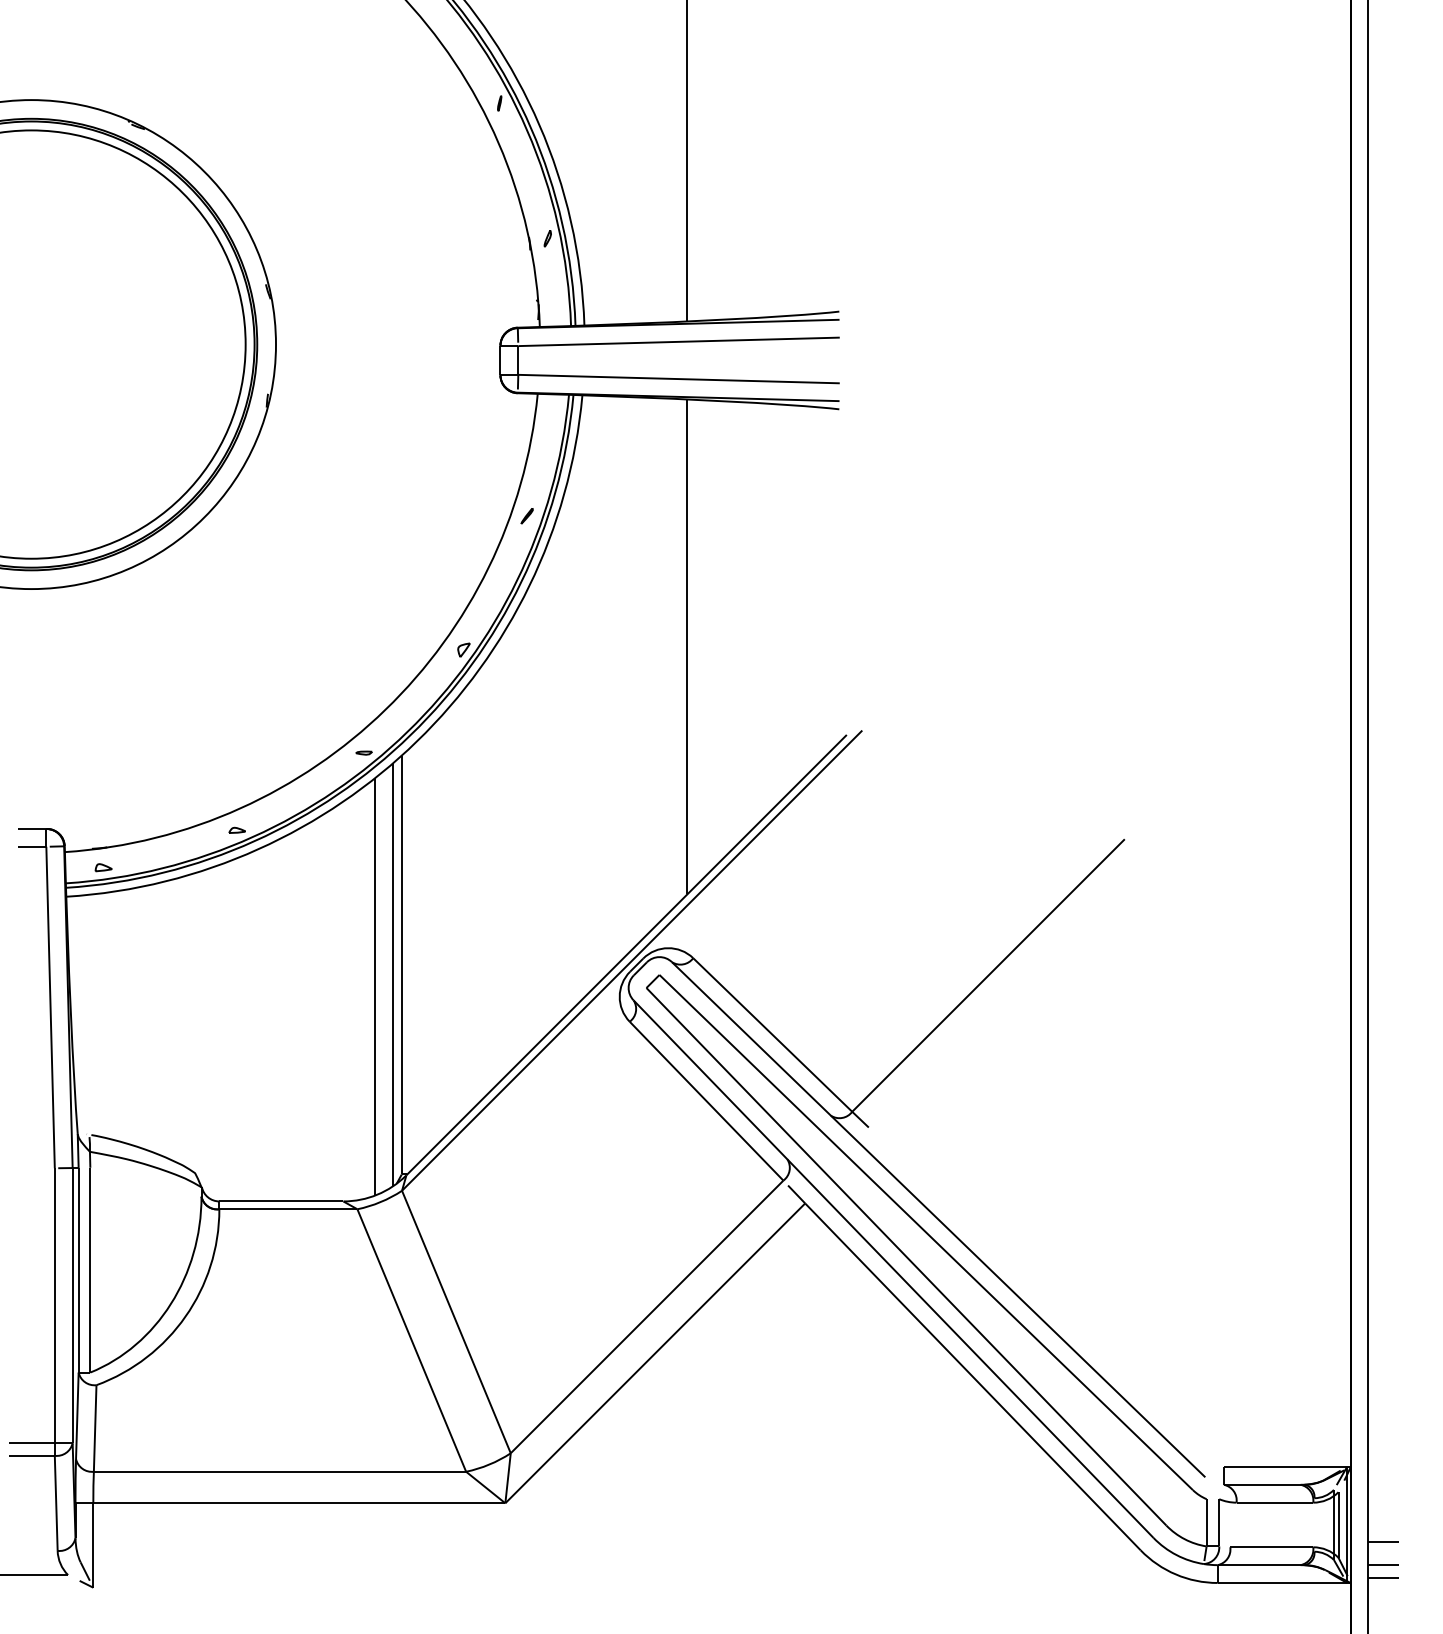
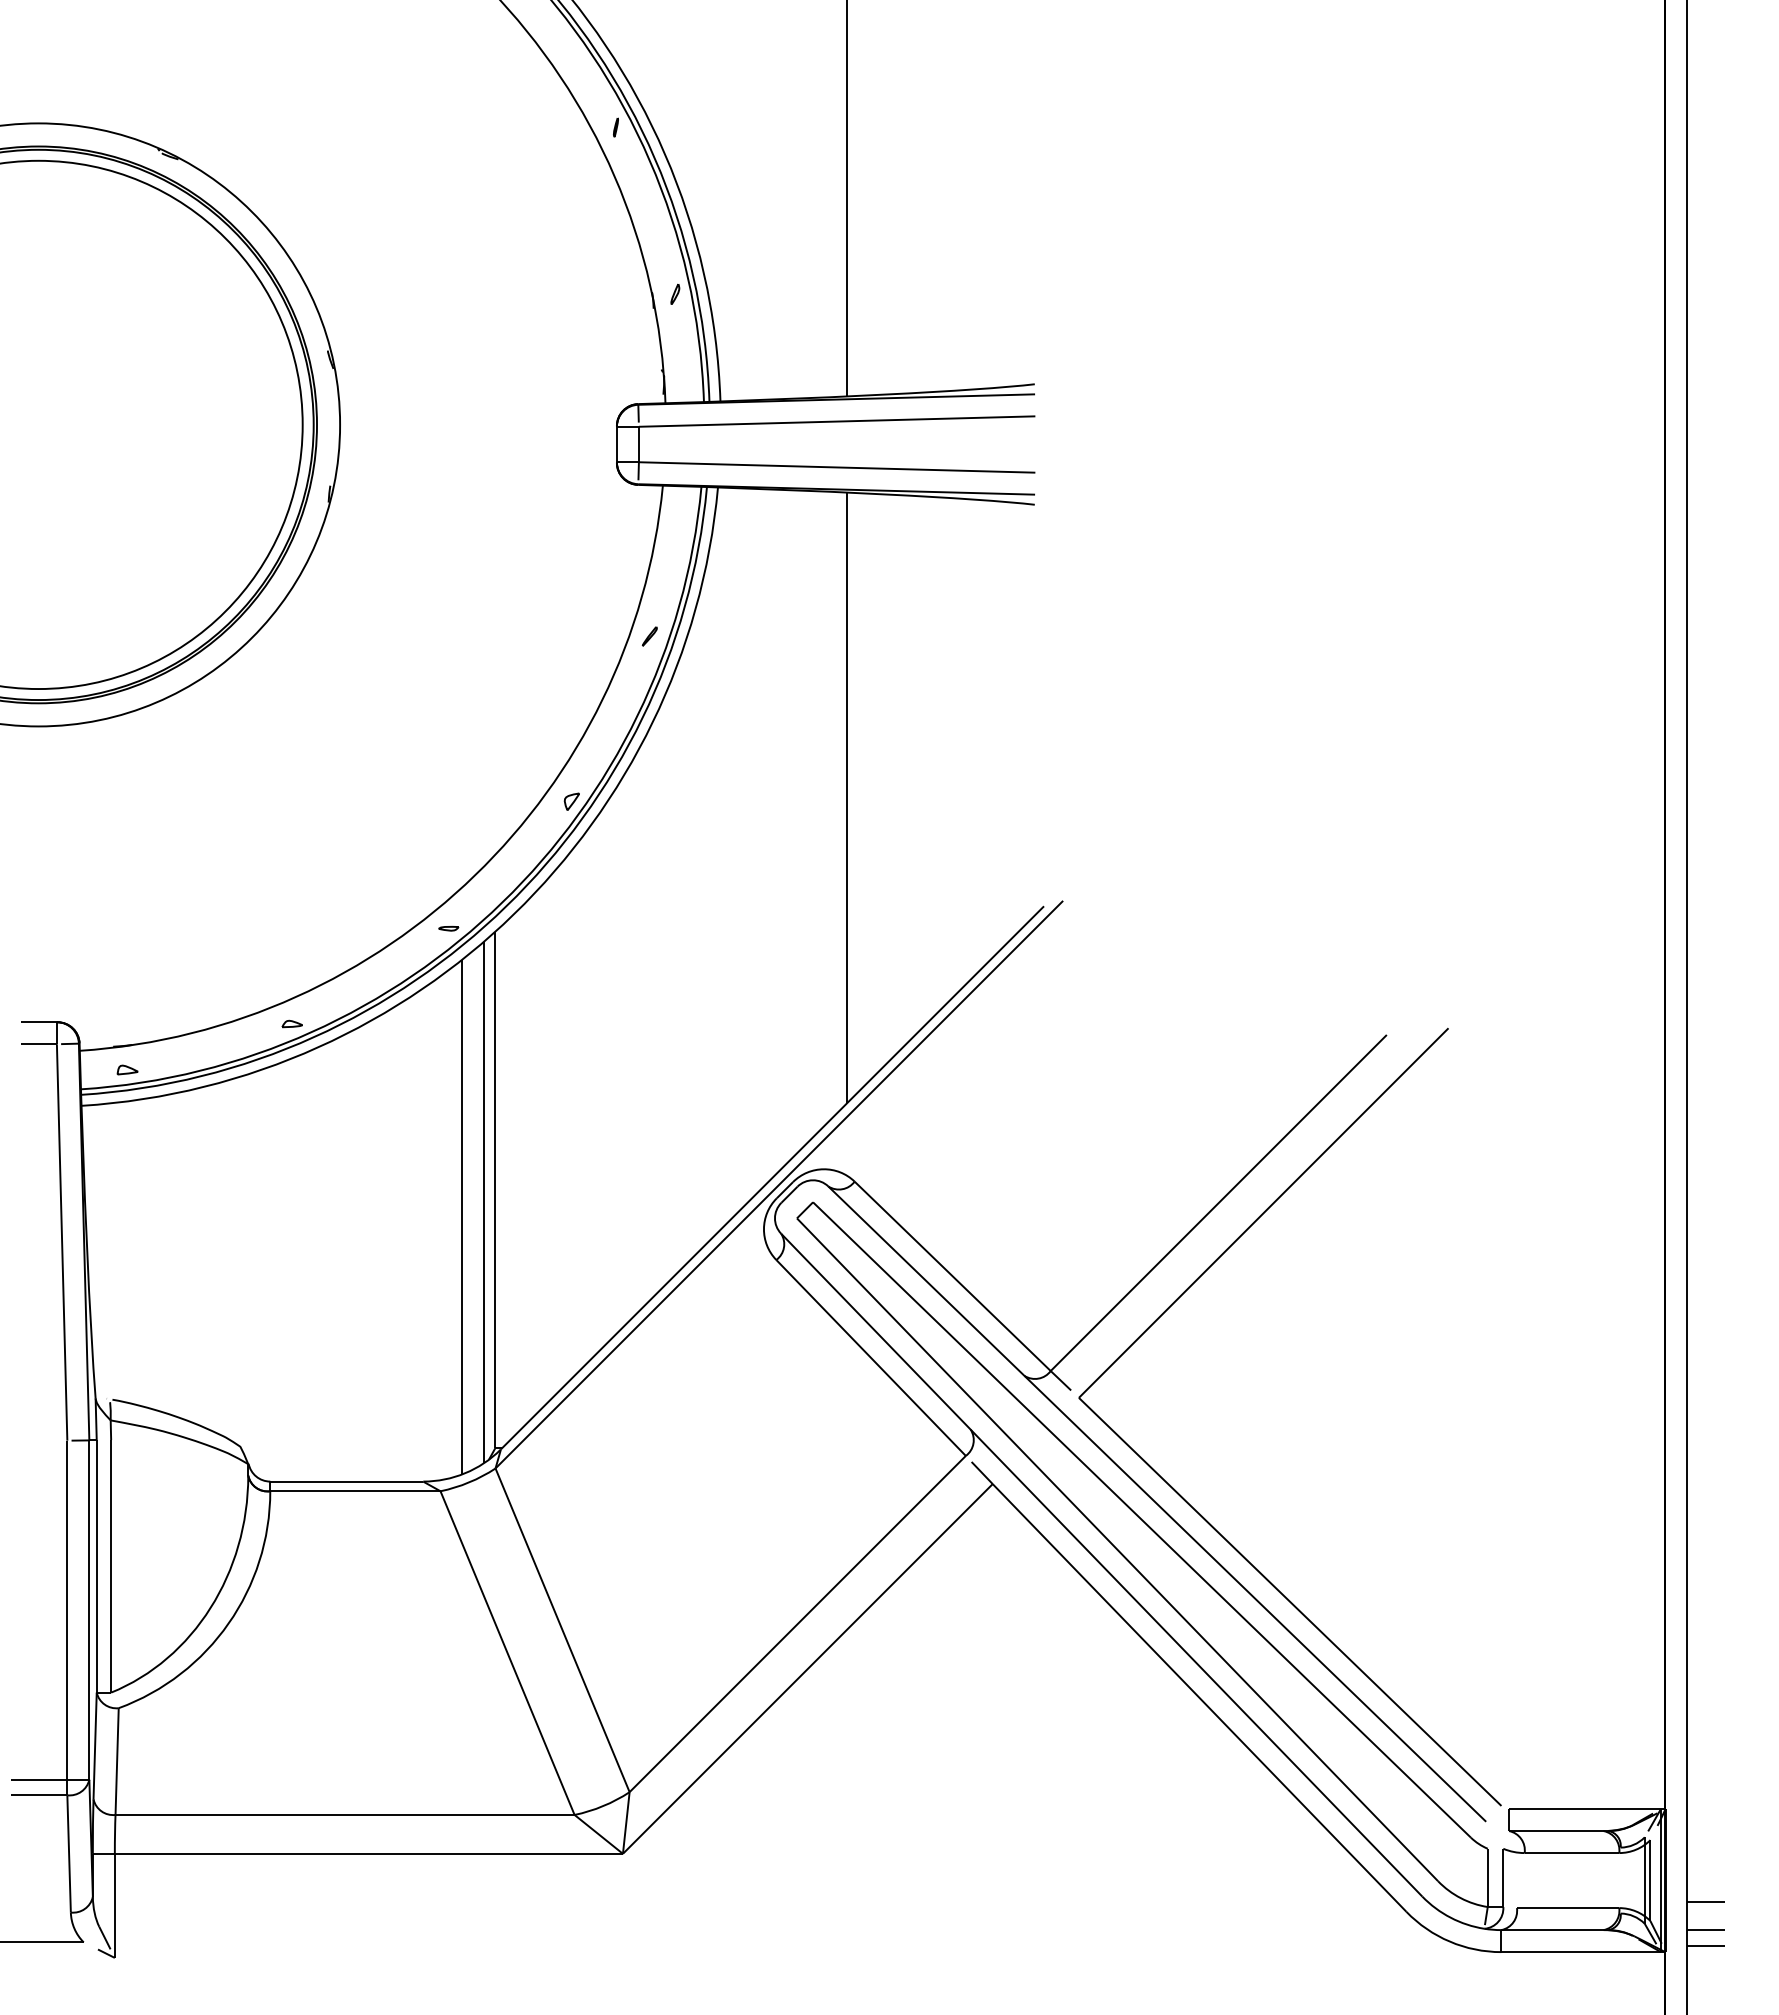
part: (972, 1226) -> (1199, 1512), added

